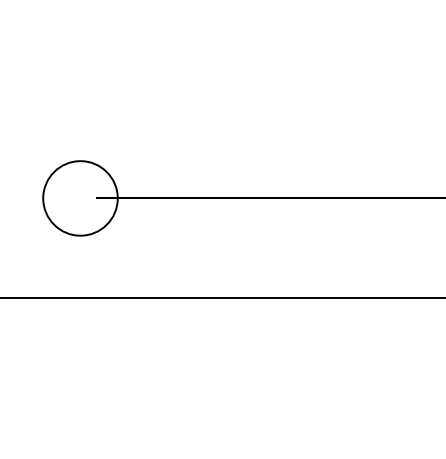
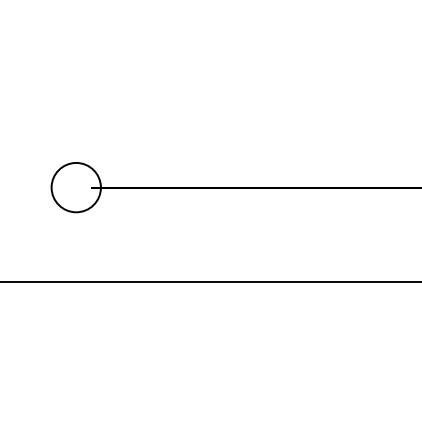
circle: (80, 198) -> (76, 187), size x0.7

